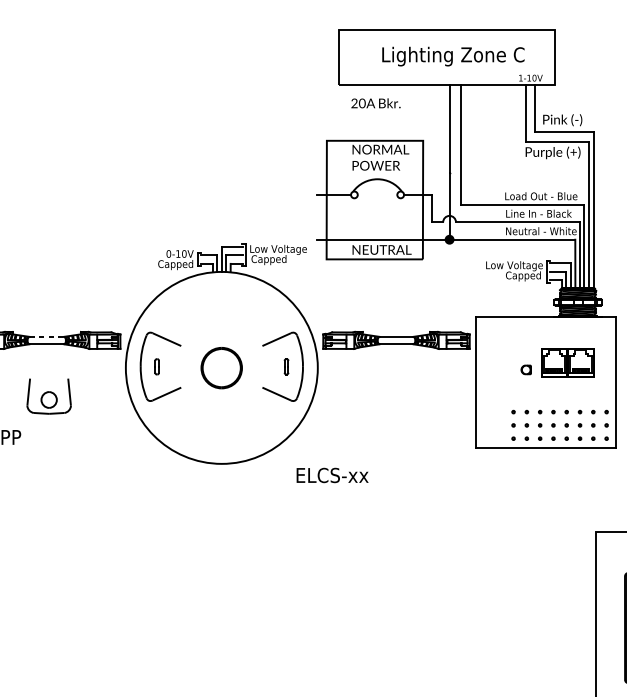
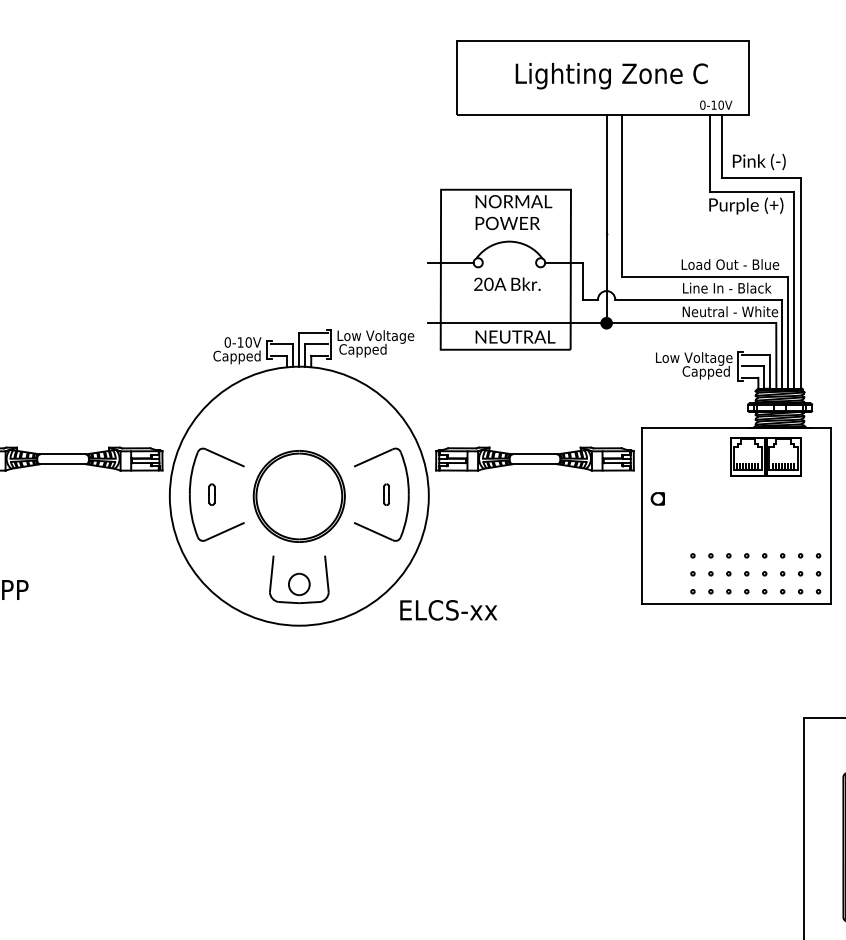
text: (520, 77) -> (702, 104), 1-10V -> 0-10V
text: (376, 102) -> (507, 283), moved
line: (47, 337) -> (63, 454), dashed -> solid
part: (567, 362) -> (765, 456), moved
part: (221, 368) -> (298, 496), size x1.67
part: (525, 369) -> (657, 498), moved
part: (49, 396) -> (299, 579), moved
text: (332, 475) -> (448, 610), moved

